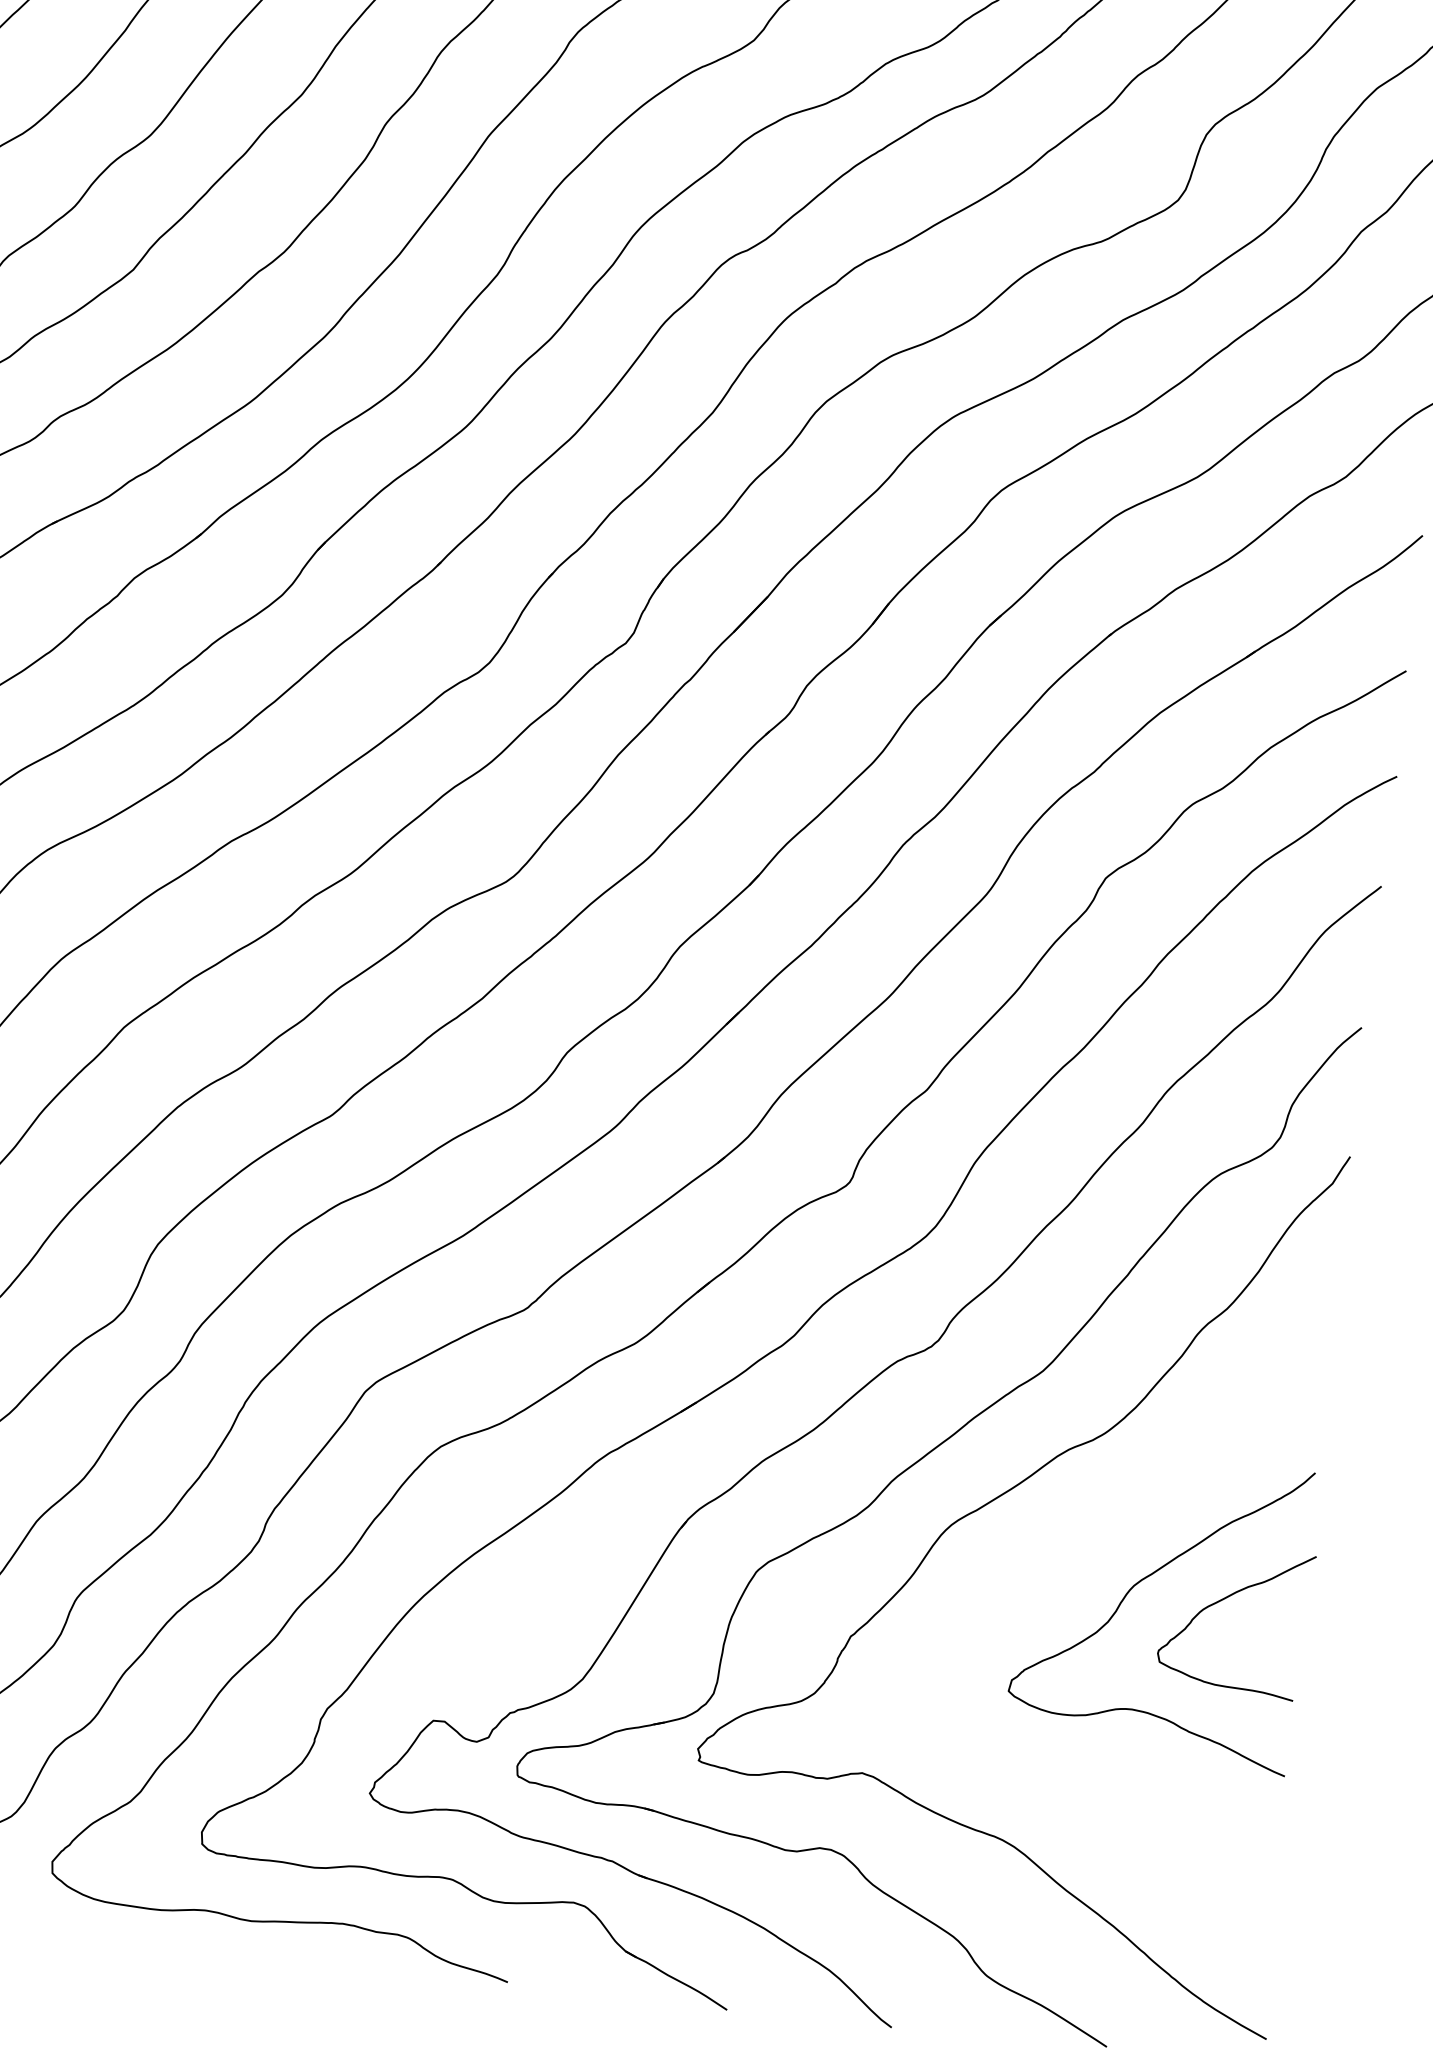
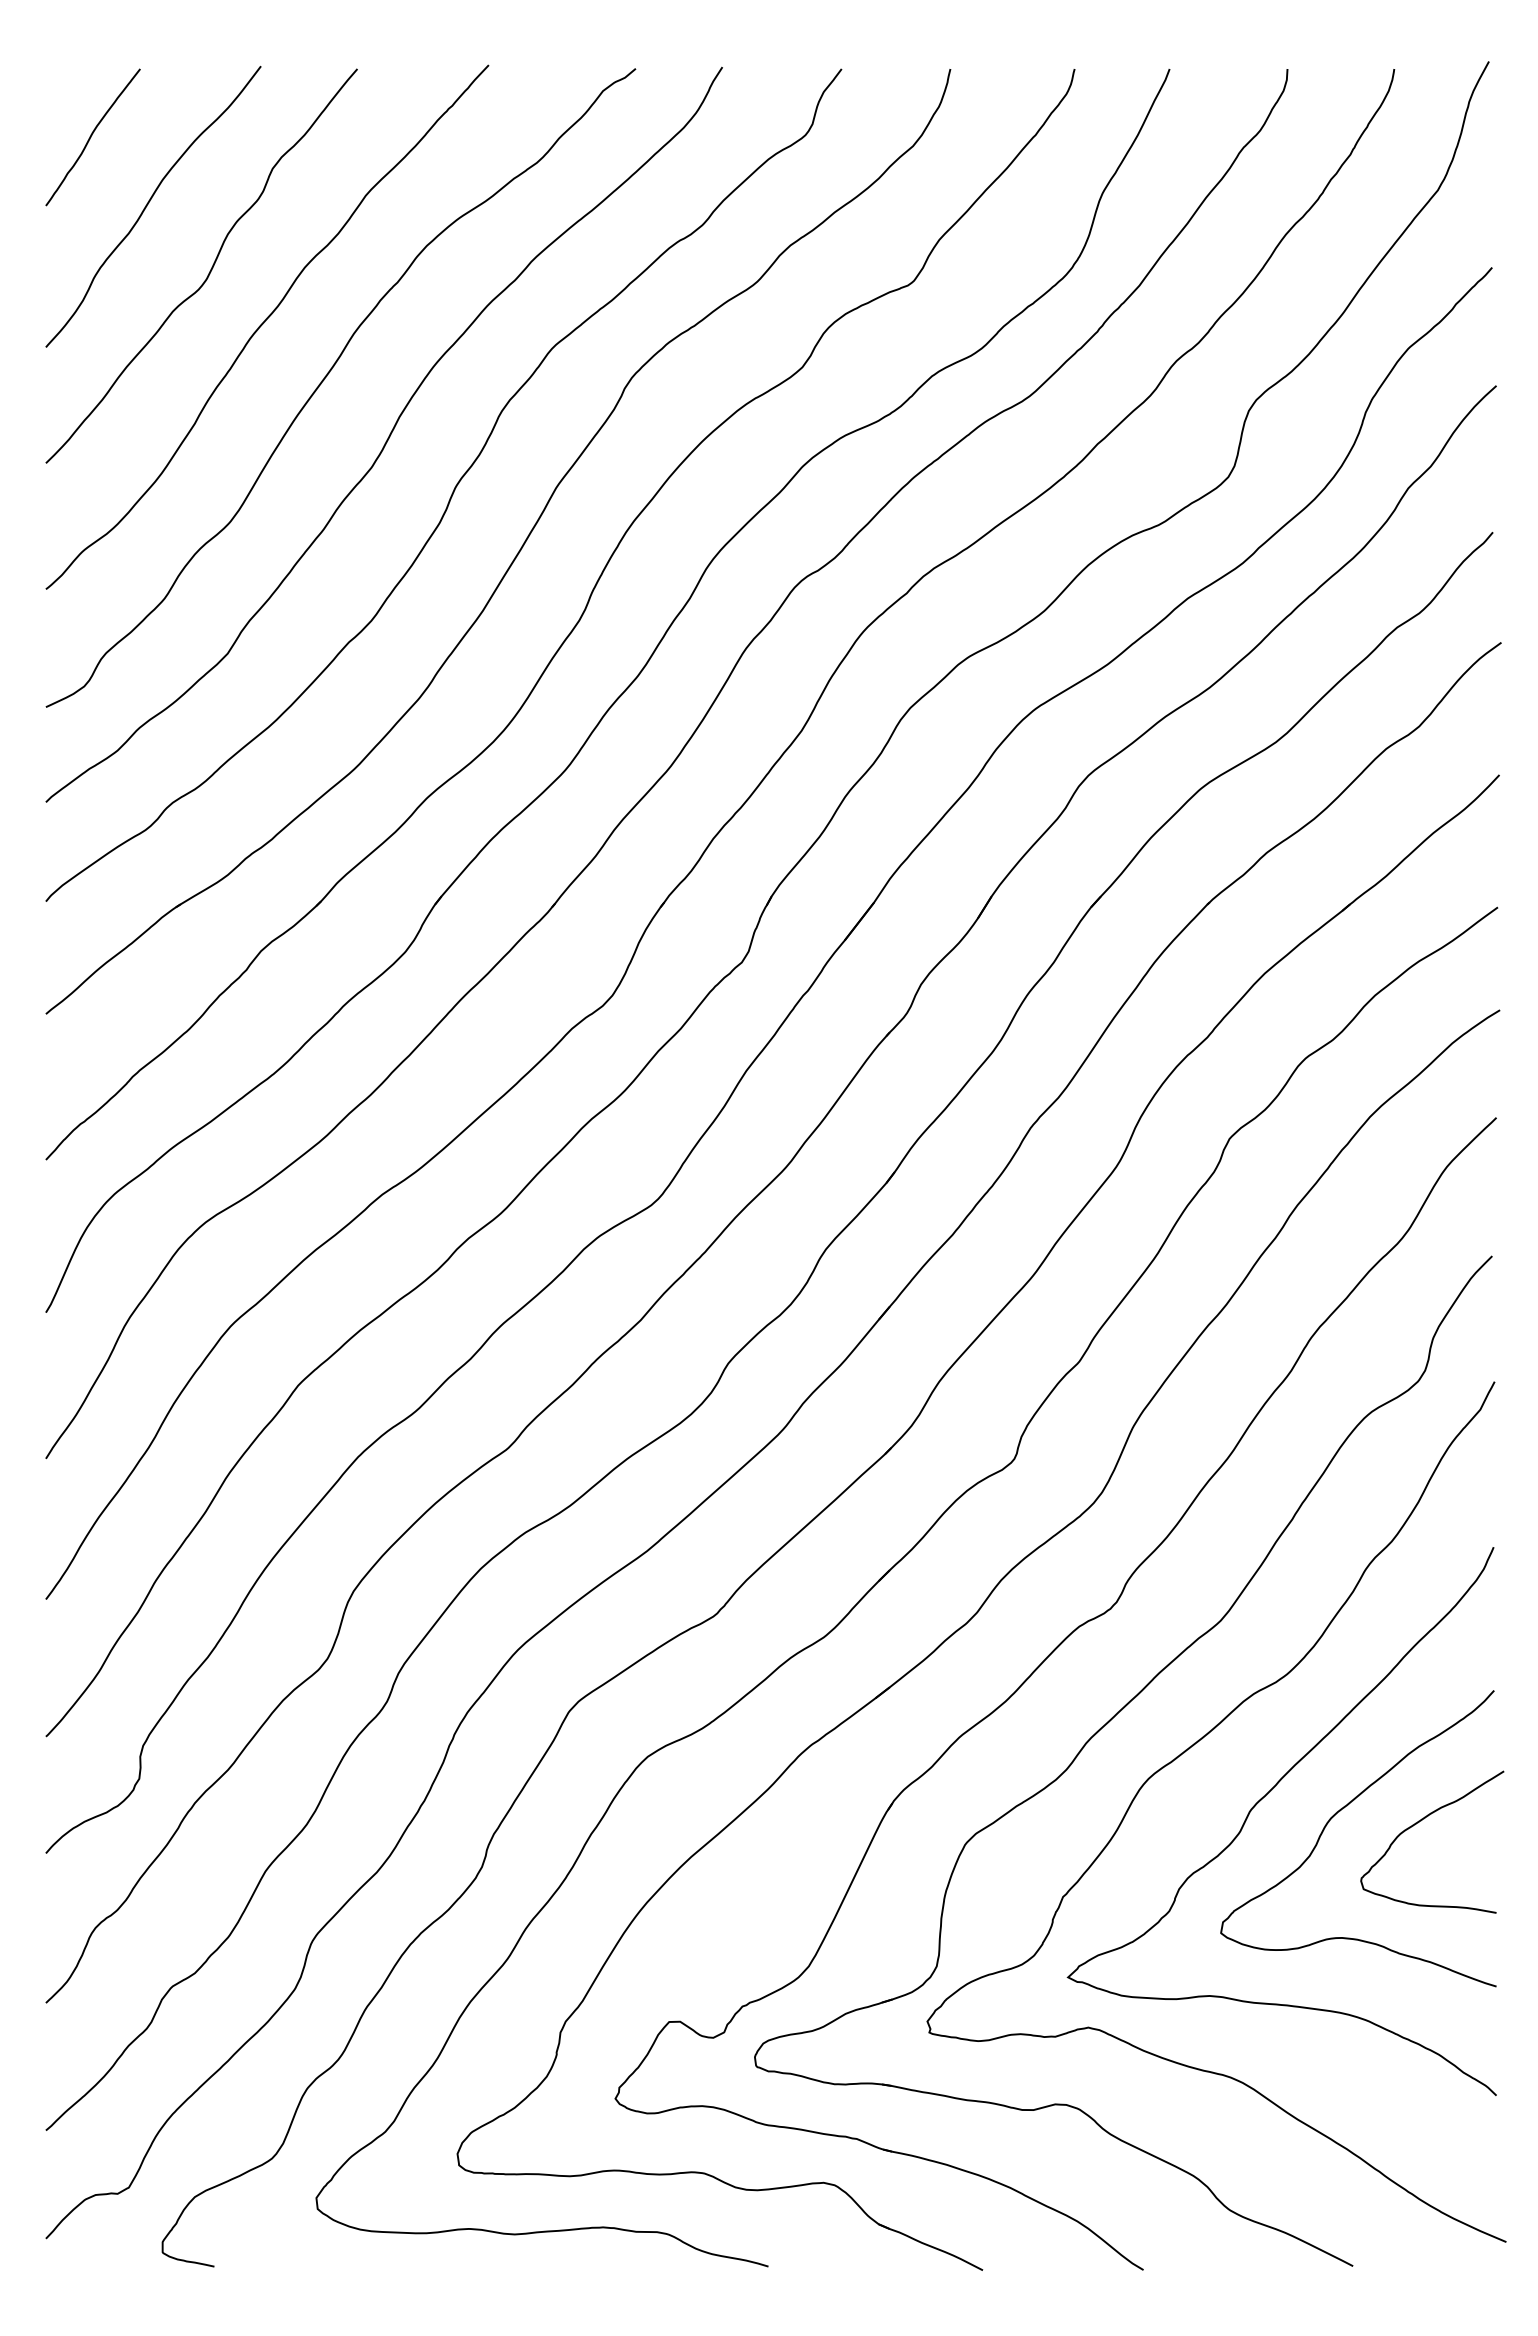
curve: (1064, 1559) -> (1261, 1800), added

